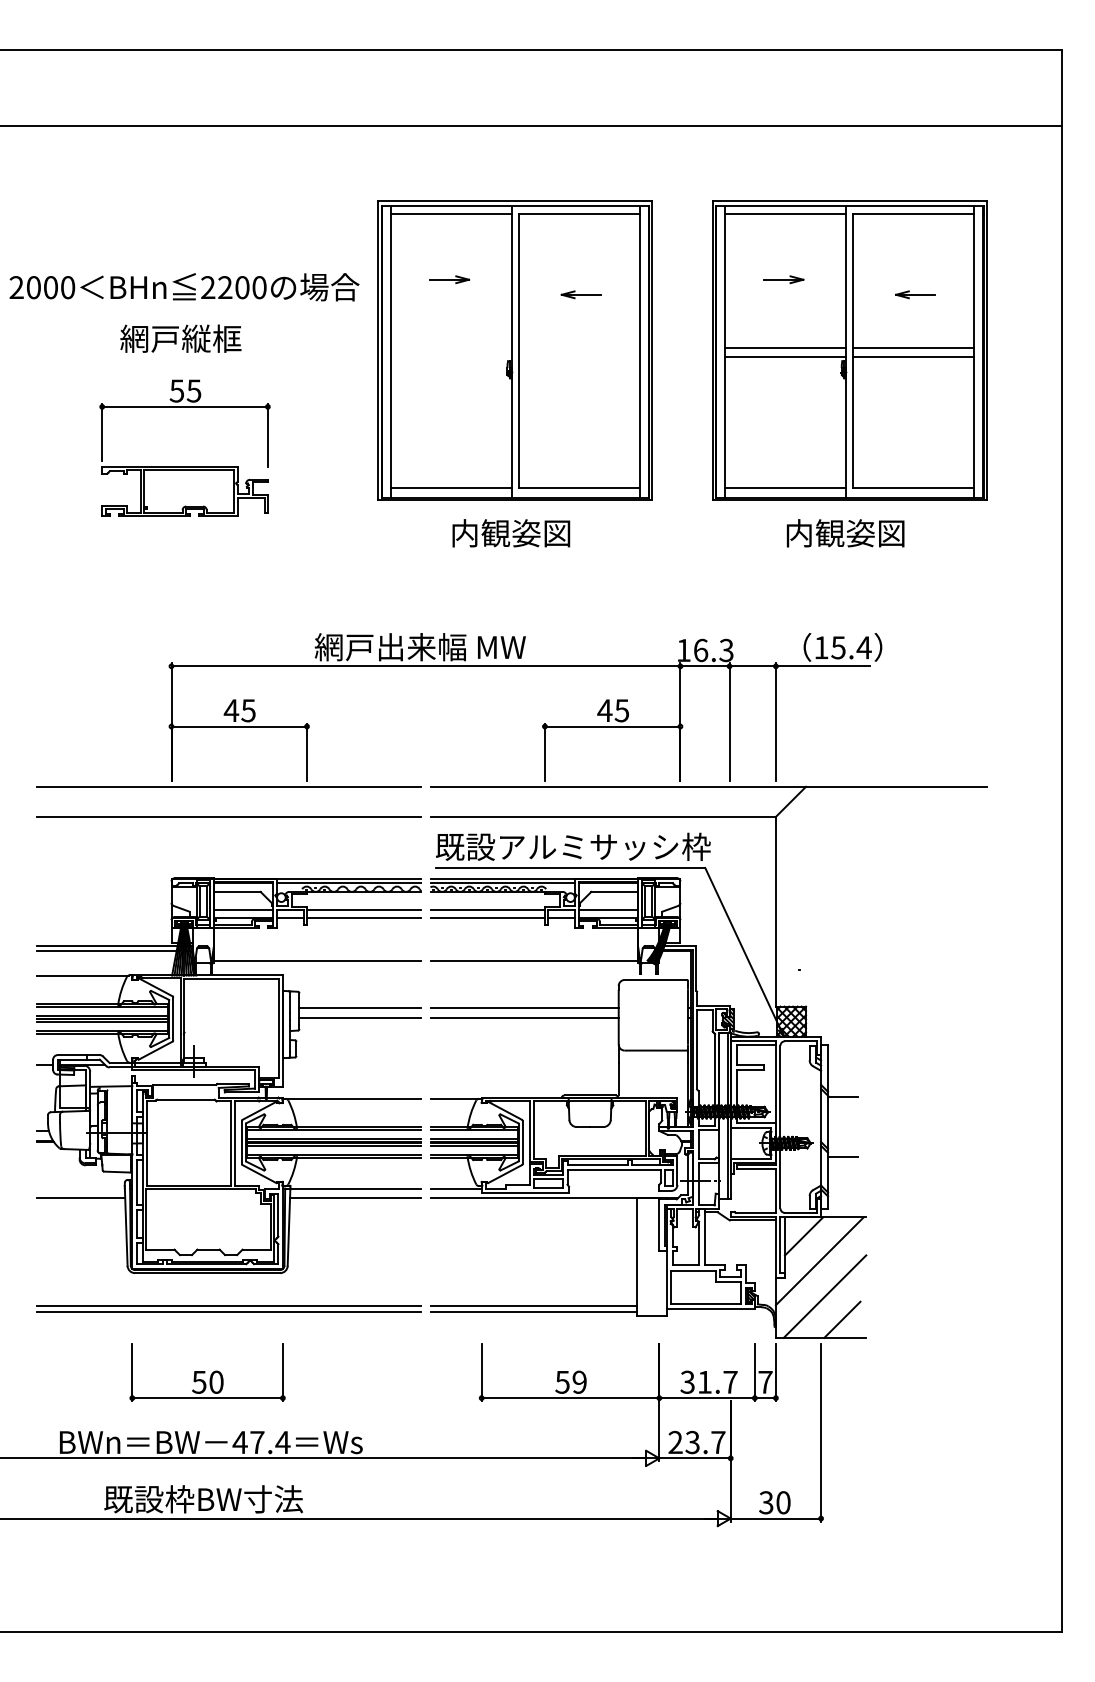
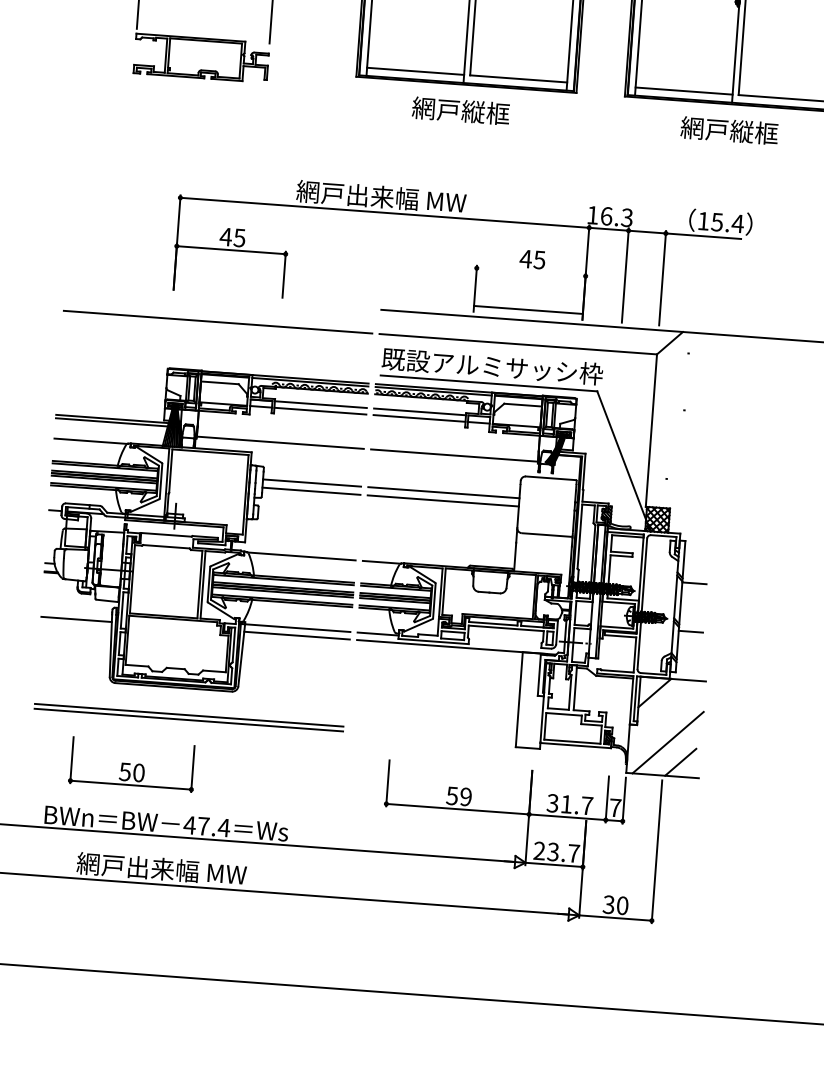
text: (510, 533) -> (460, 111), 内観姿図 -> 網戸縦框
text: (844, 533) -> (728, 130), 内観姿図 -> 網戸縦框
line: (612, 726) -> (528, 309), moved
line: (229, 786) -> (219, 297), removed
line: (242, 909) -> (223, 397), removed
line: (608, 909) -> (517, 418), removed
line: (819, 1261) -> (665, 714), removed
line: (533, 1306) -> (433, 733), removed
line: (533, 1312) -> (433, 738), removed
part: (207, 1372) -> (132, 764), moved
text: (208, 1499) -> (160, 869), 既設枠BW寸法 -> 網戸出来幅 MW

